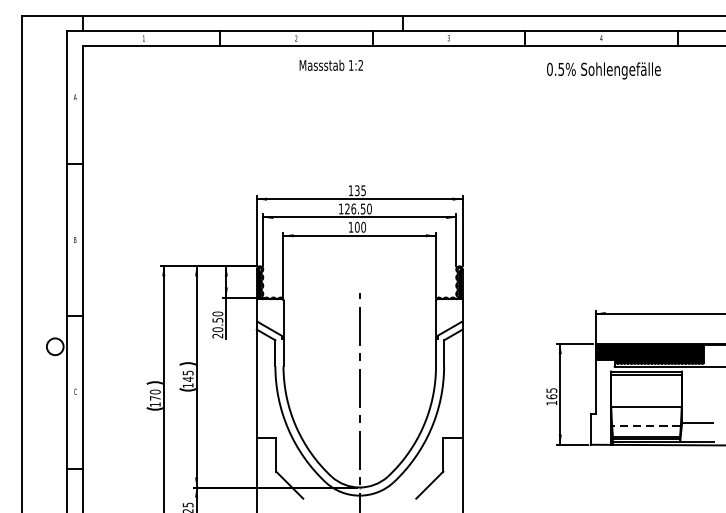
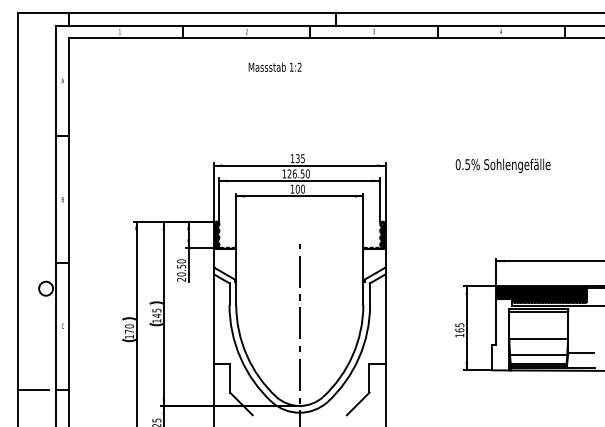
text: (330, 64) -> (274, 66), moved
text: (603, 70) -> (502, 165), moved
line: (646, 426) -> (538, 355), dashed -> solid
line: (40, 468) -> (33, 390), added

